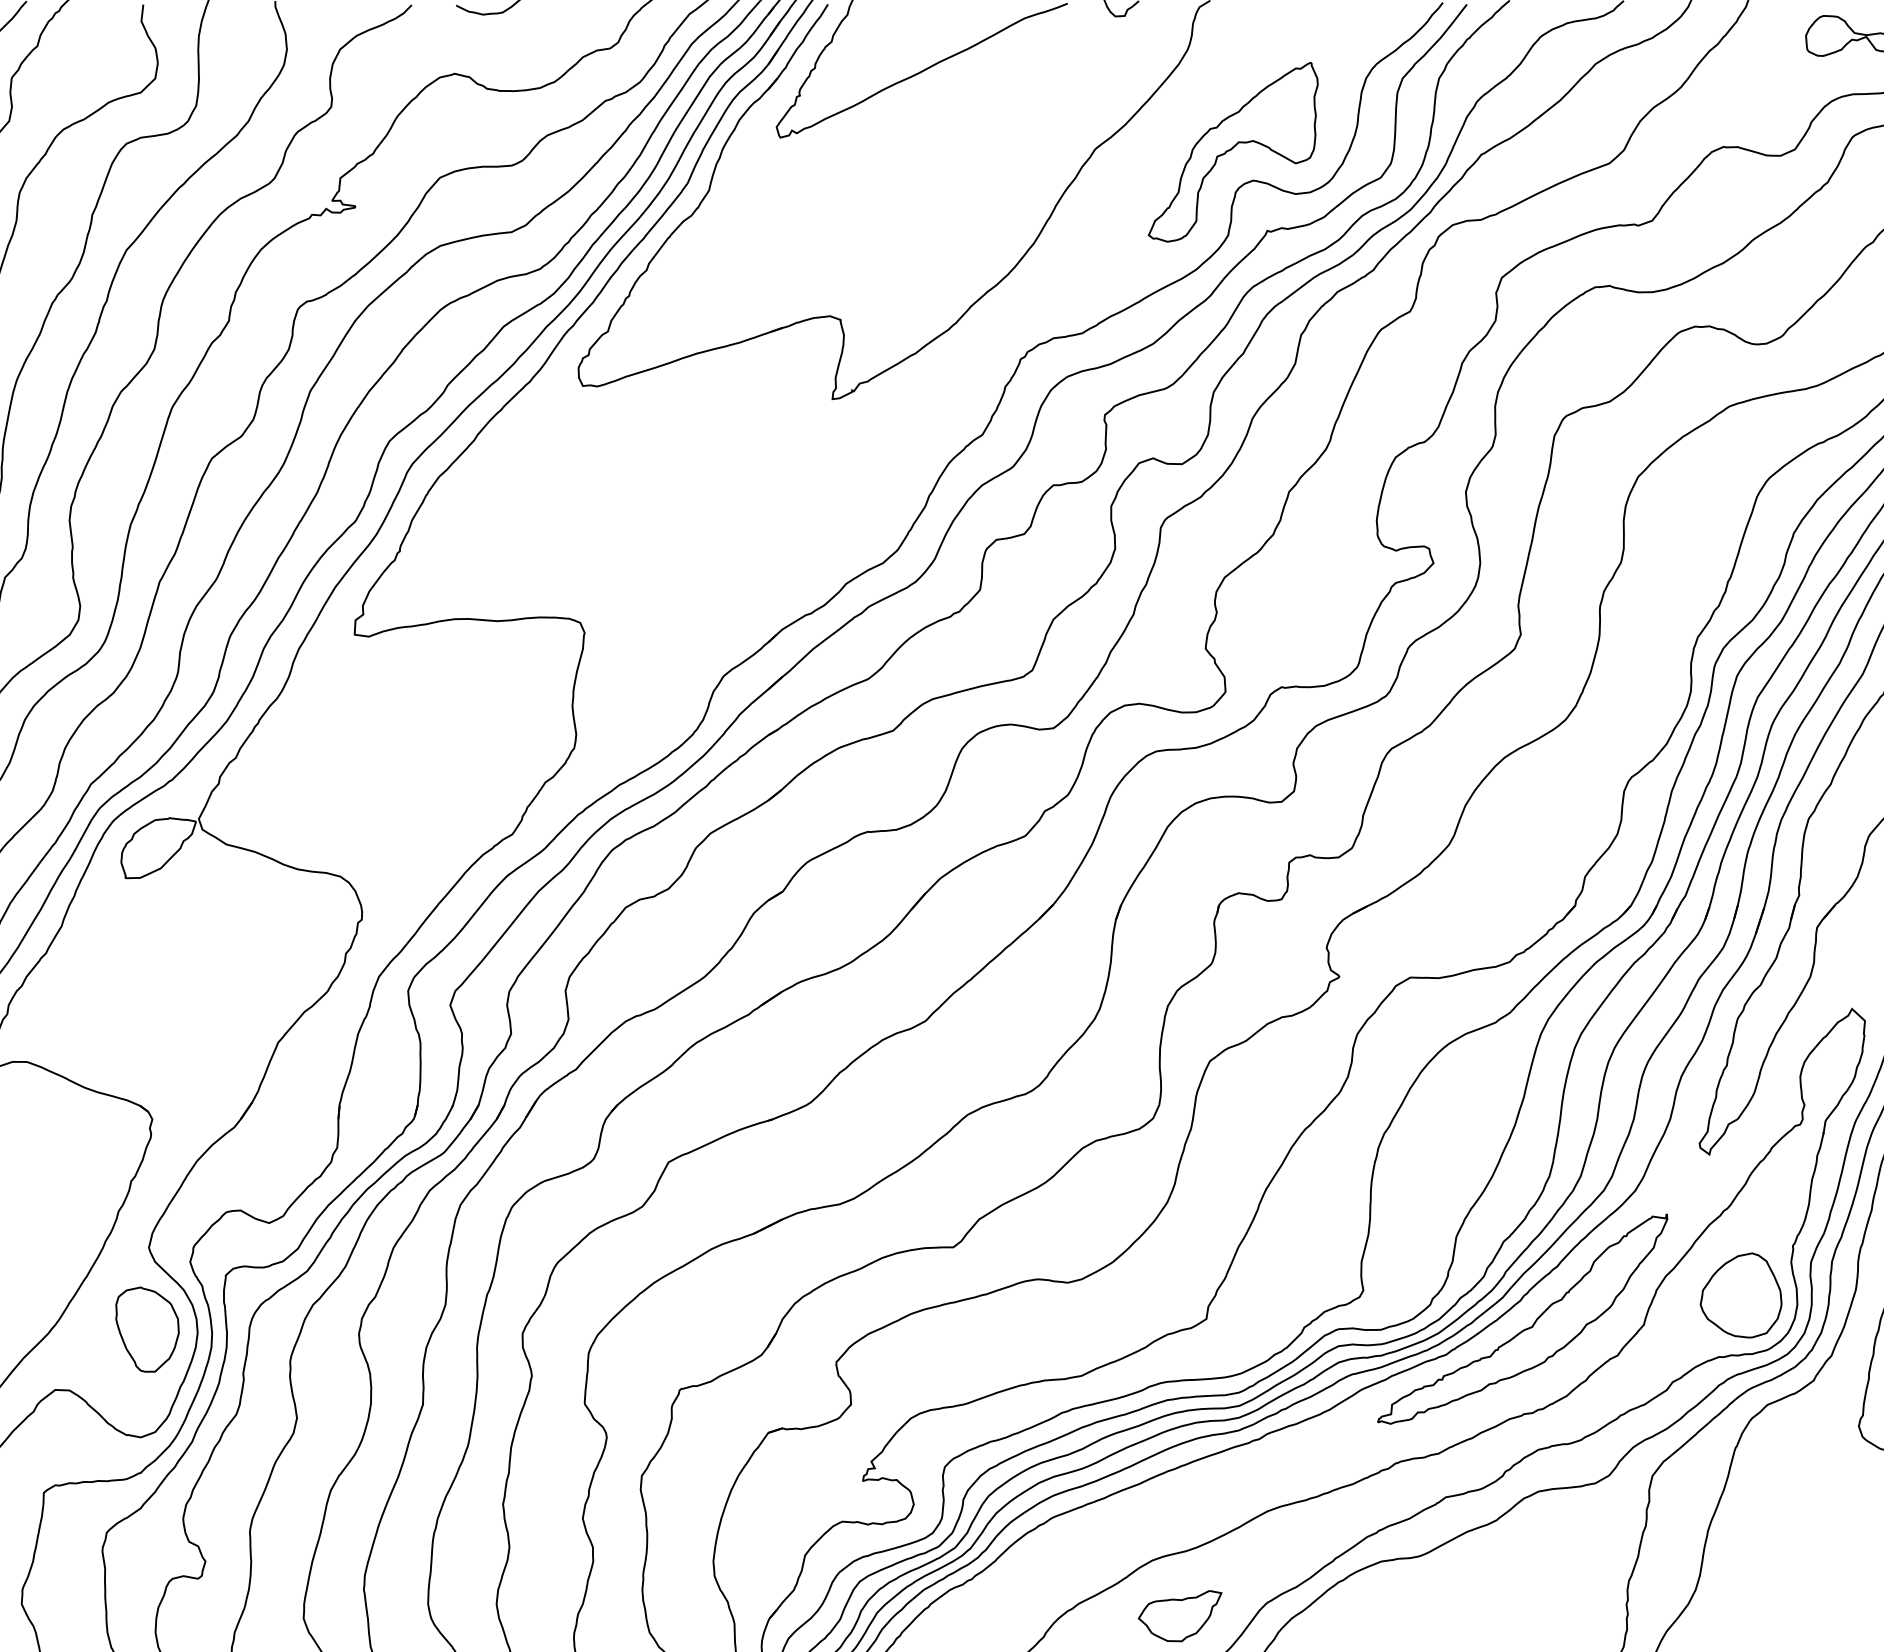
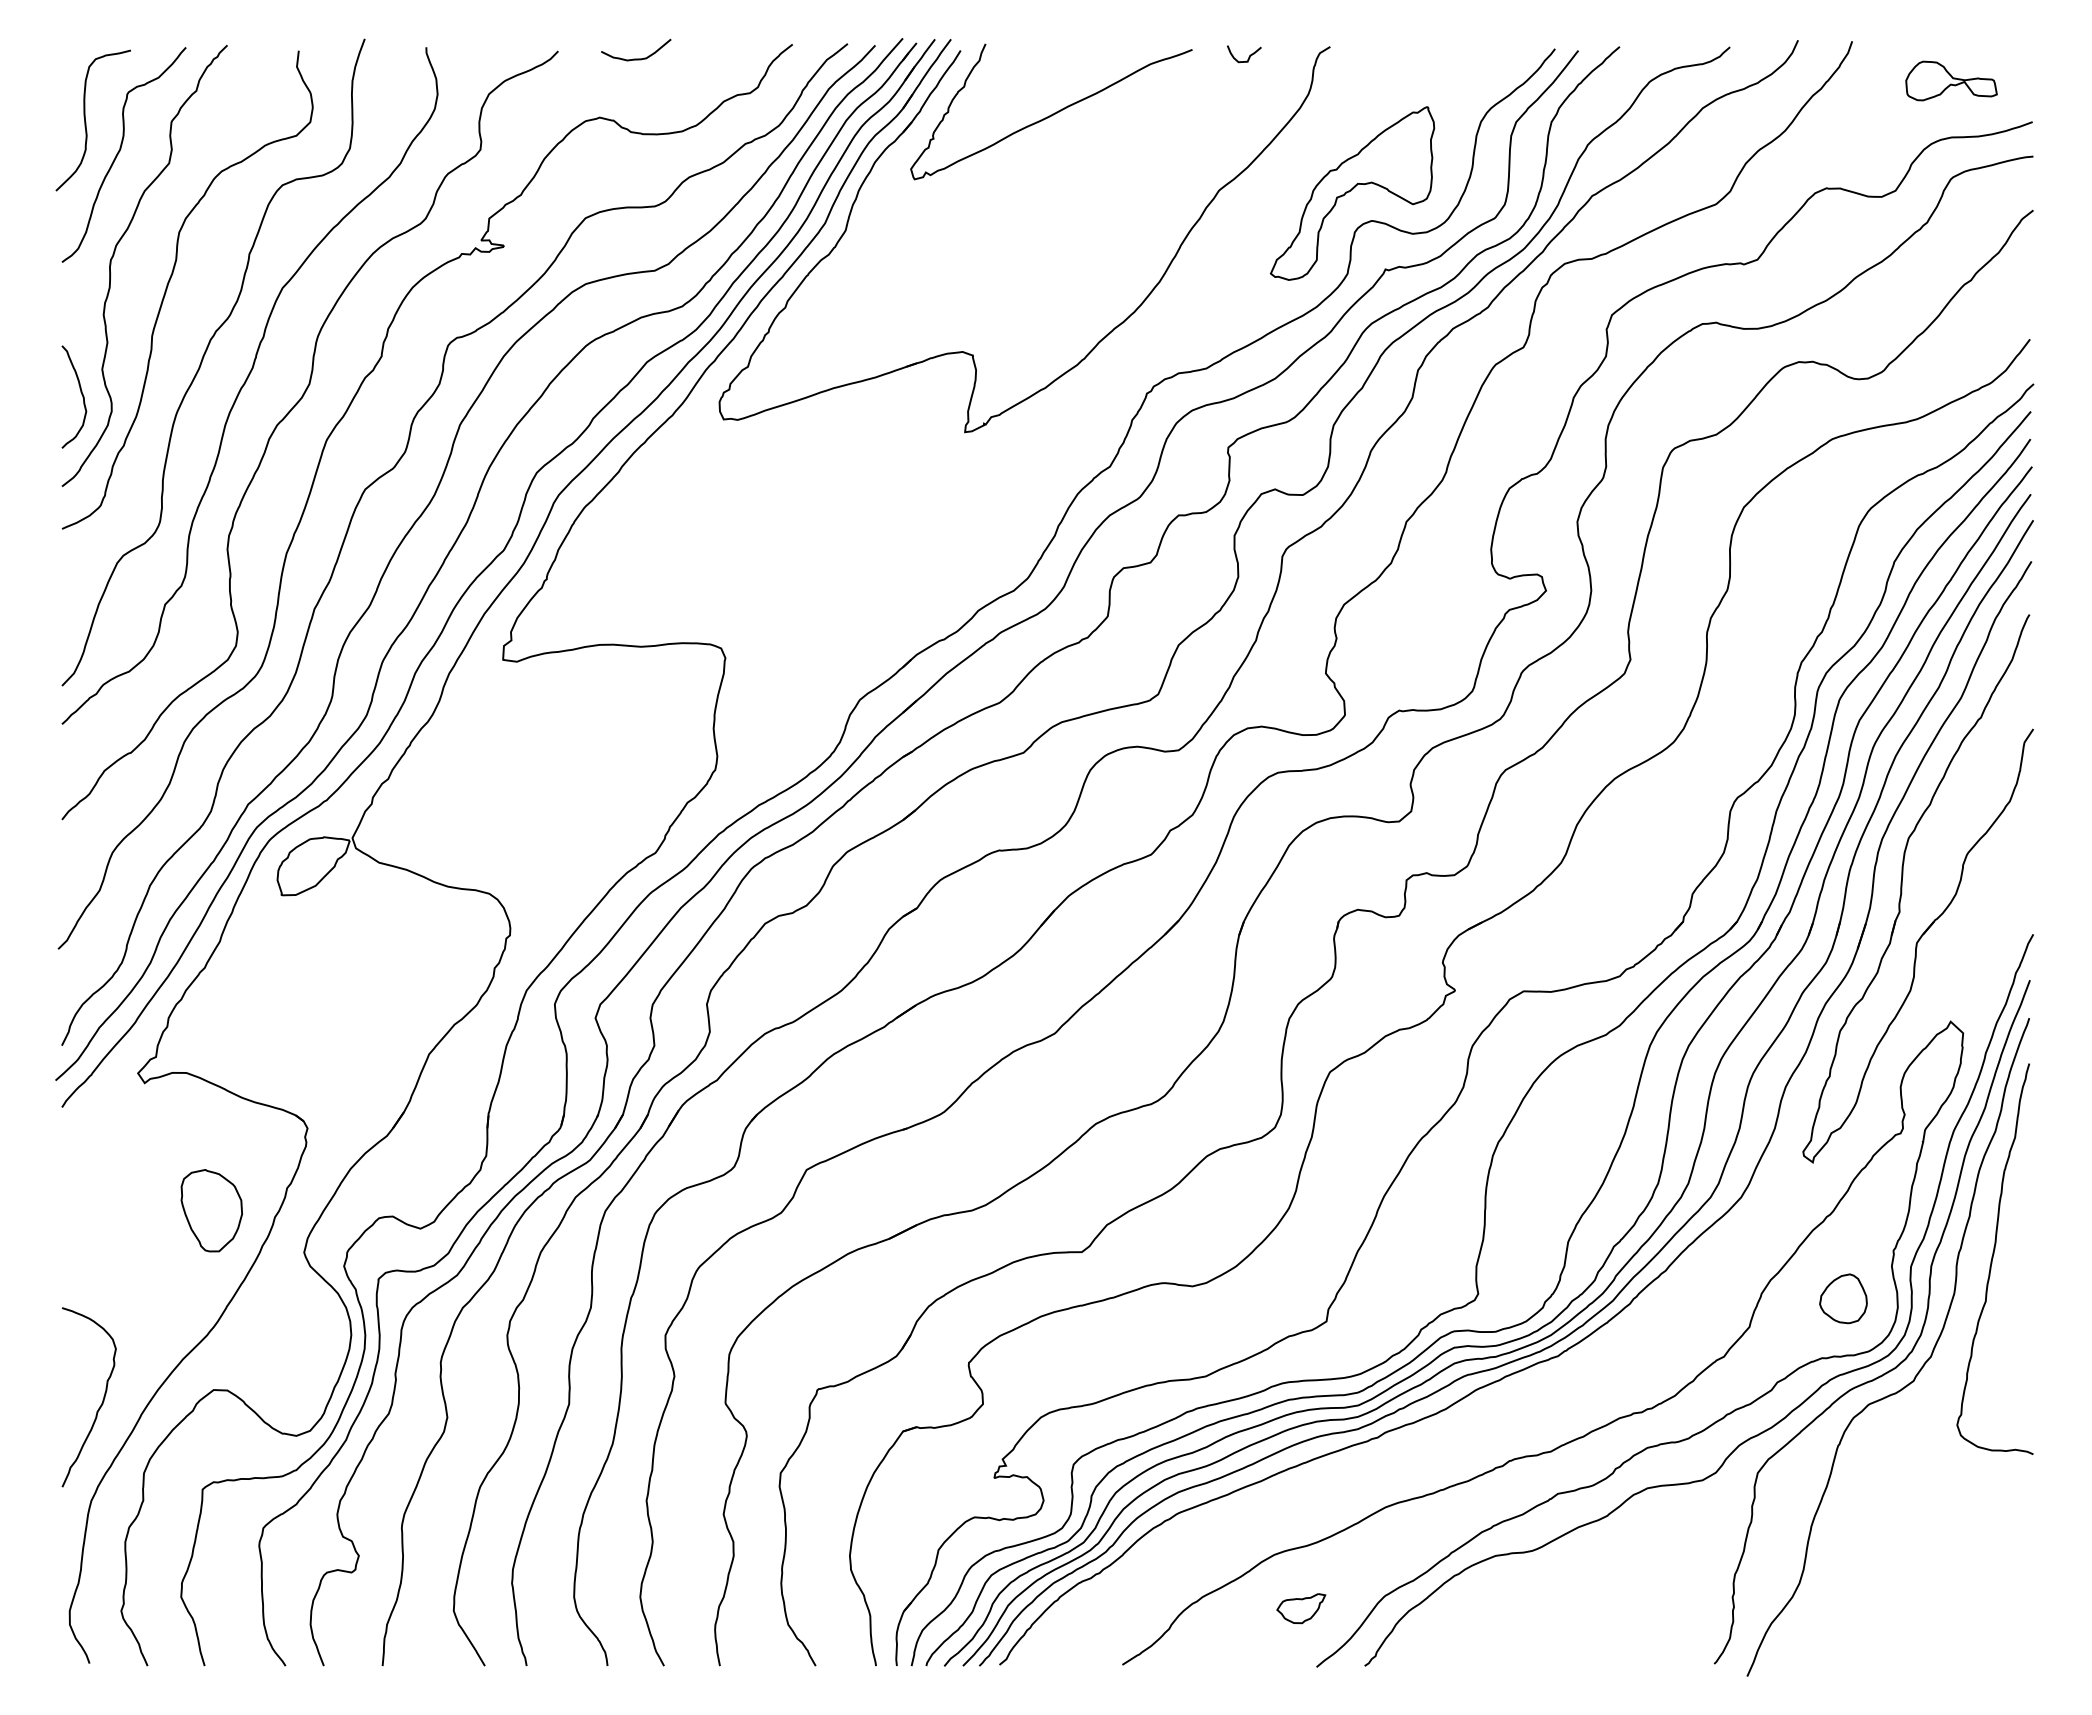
part: (1741, 1295) -> (1843, 1298), size x0.6
part: (1526, 1328) -> (1635, 1330), removed
part: (147, 1329) -> (211, 1210), moved
part: (1180, 1615) -> (1301, 1608), size x0.6

